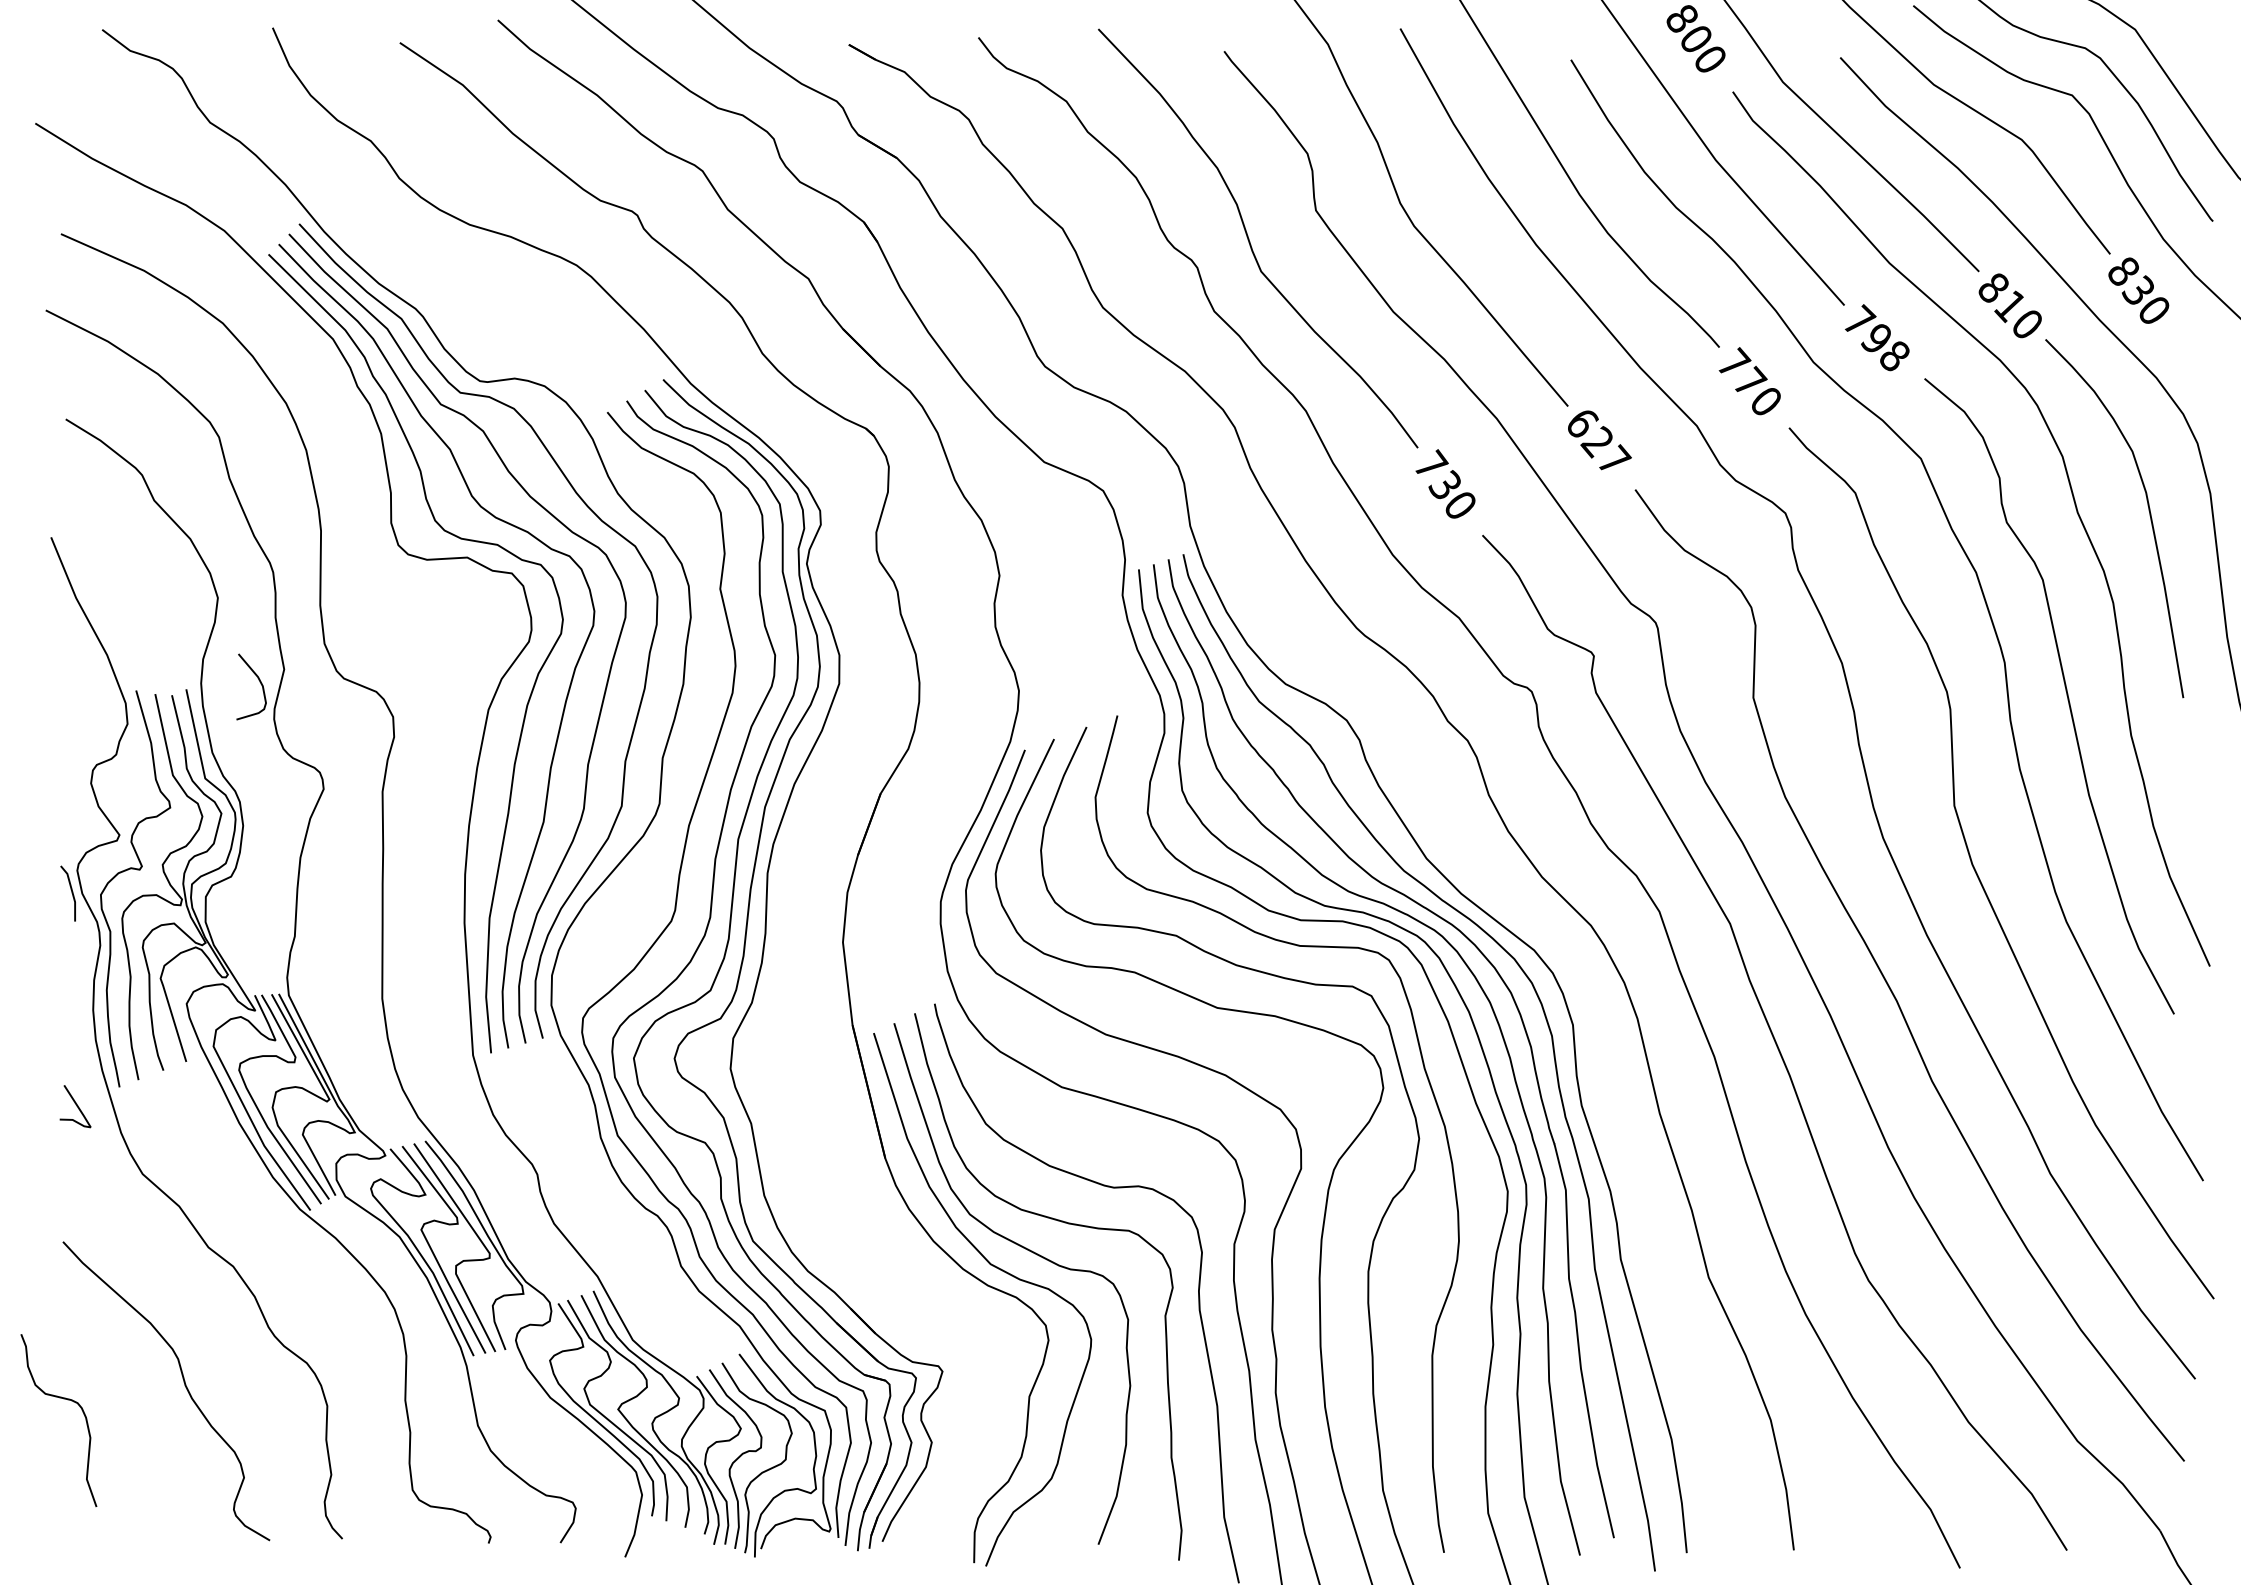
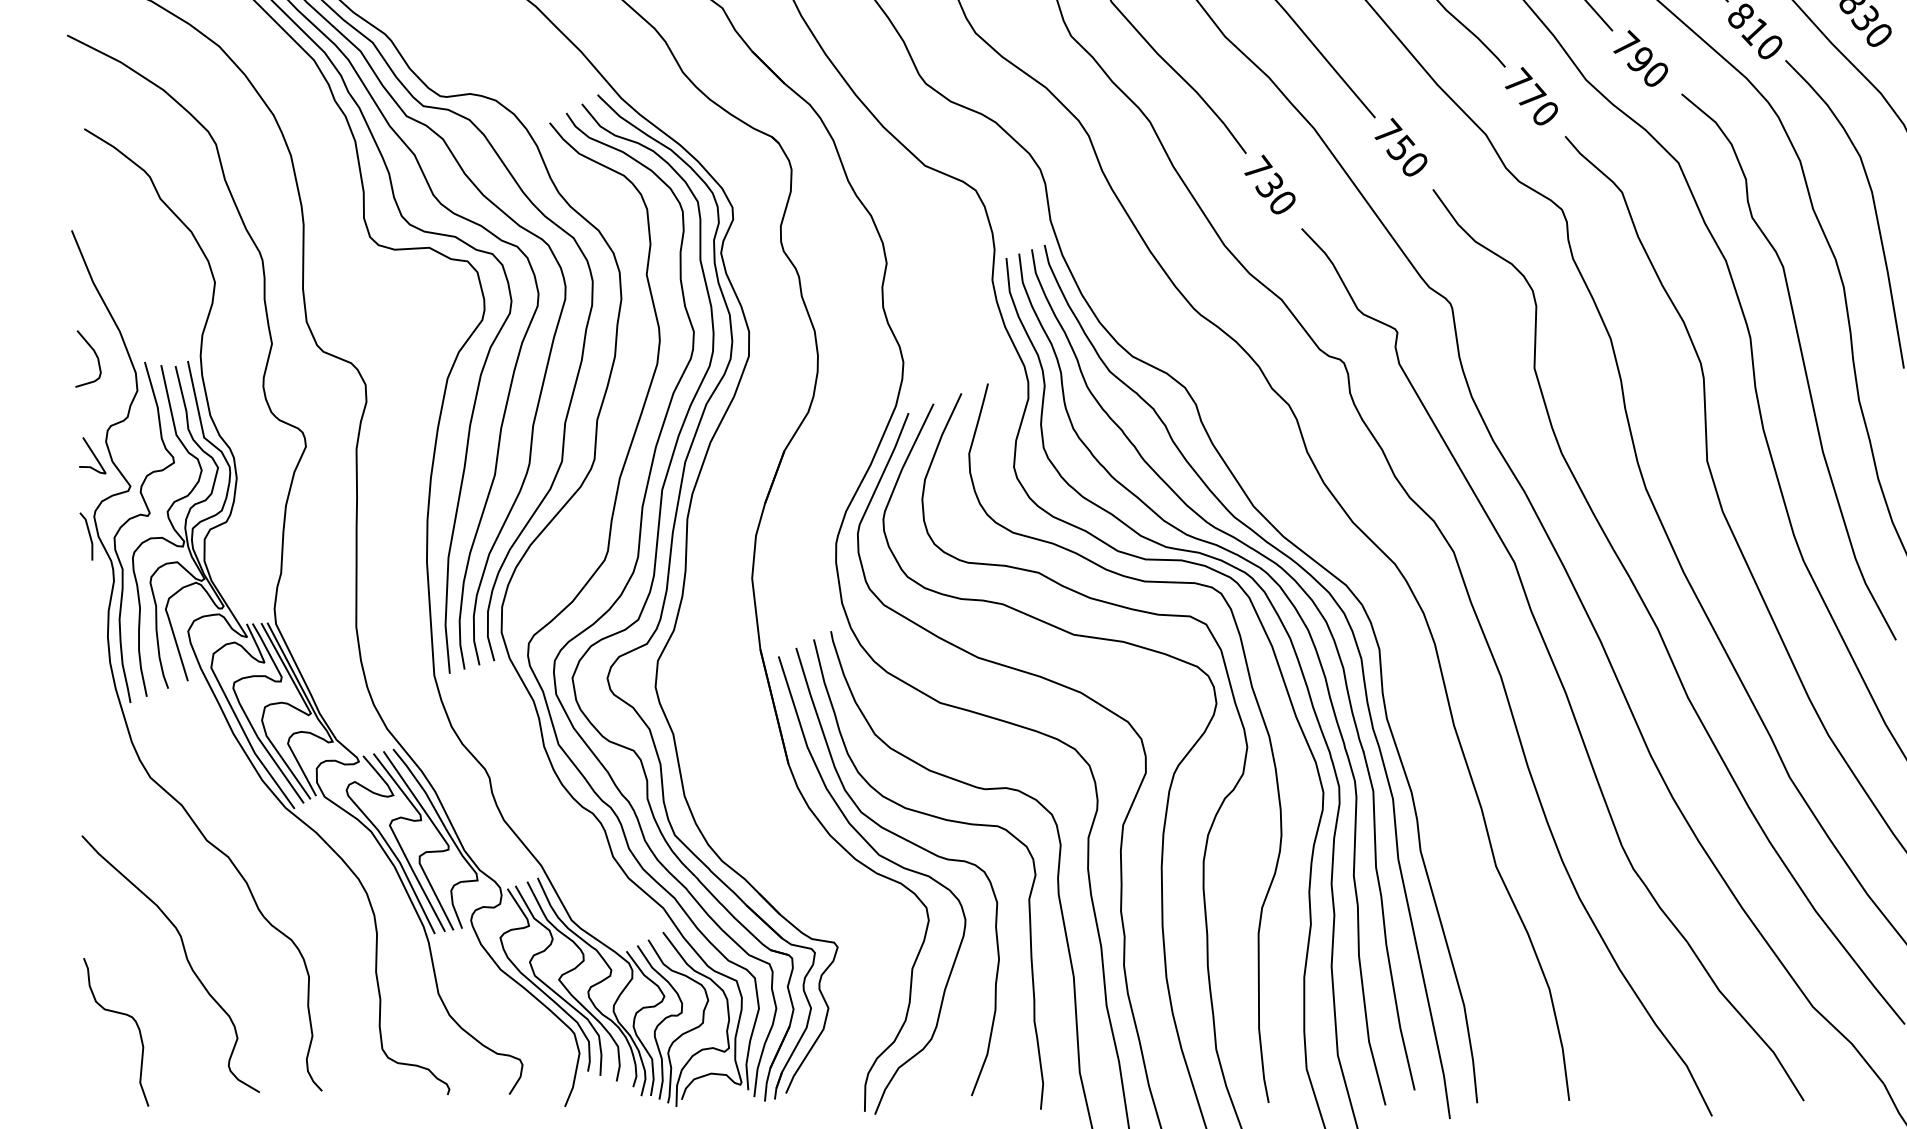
text: (1894, 356) -> (1655, 75), 798 -> 790
text: (1599, 440) -> (1402, 147), 627 -> 750
curve: (259, 682) -> (95, 355), moved
curve: (76, 1106) -> (93, 455), moved
curve: (63, 1399) -> (120, 1014), moved

